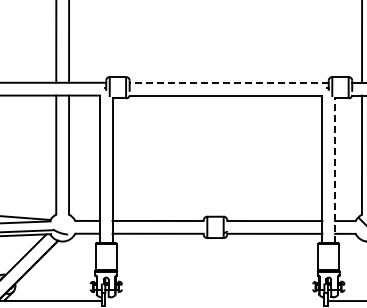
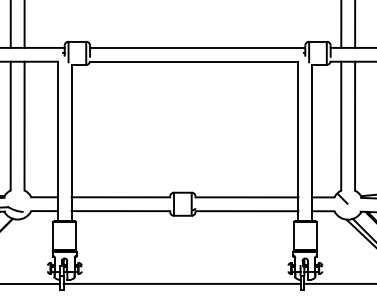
line: (229, 82) -> (198, 47), dashed -> solid
line: (335, 170) -> (312, 142), dashed -> solid
line: (214, 301) -> (181, 284), added

